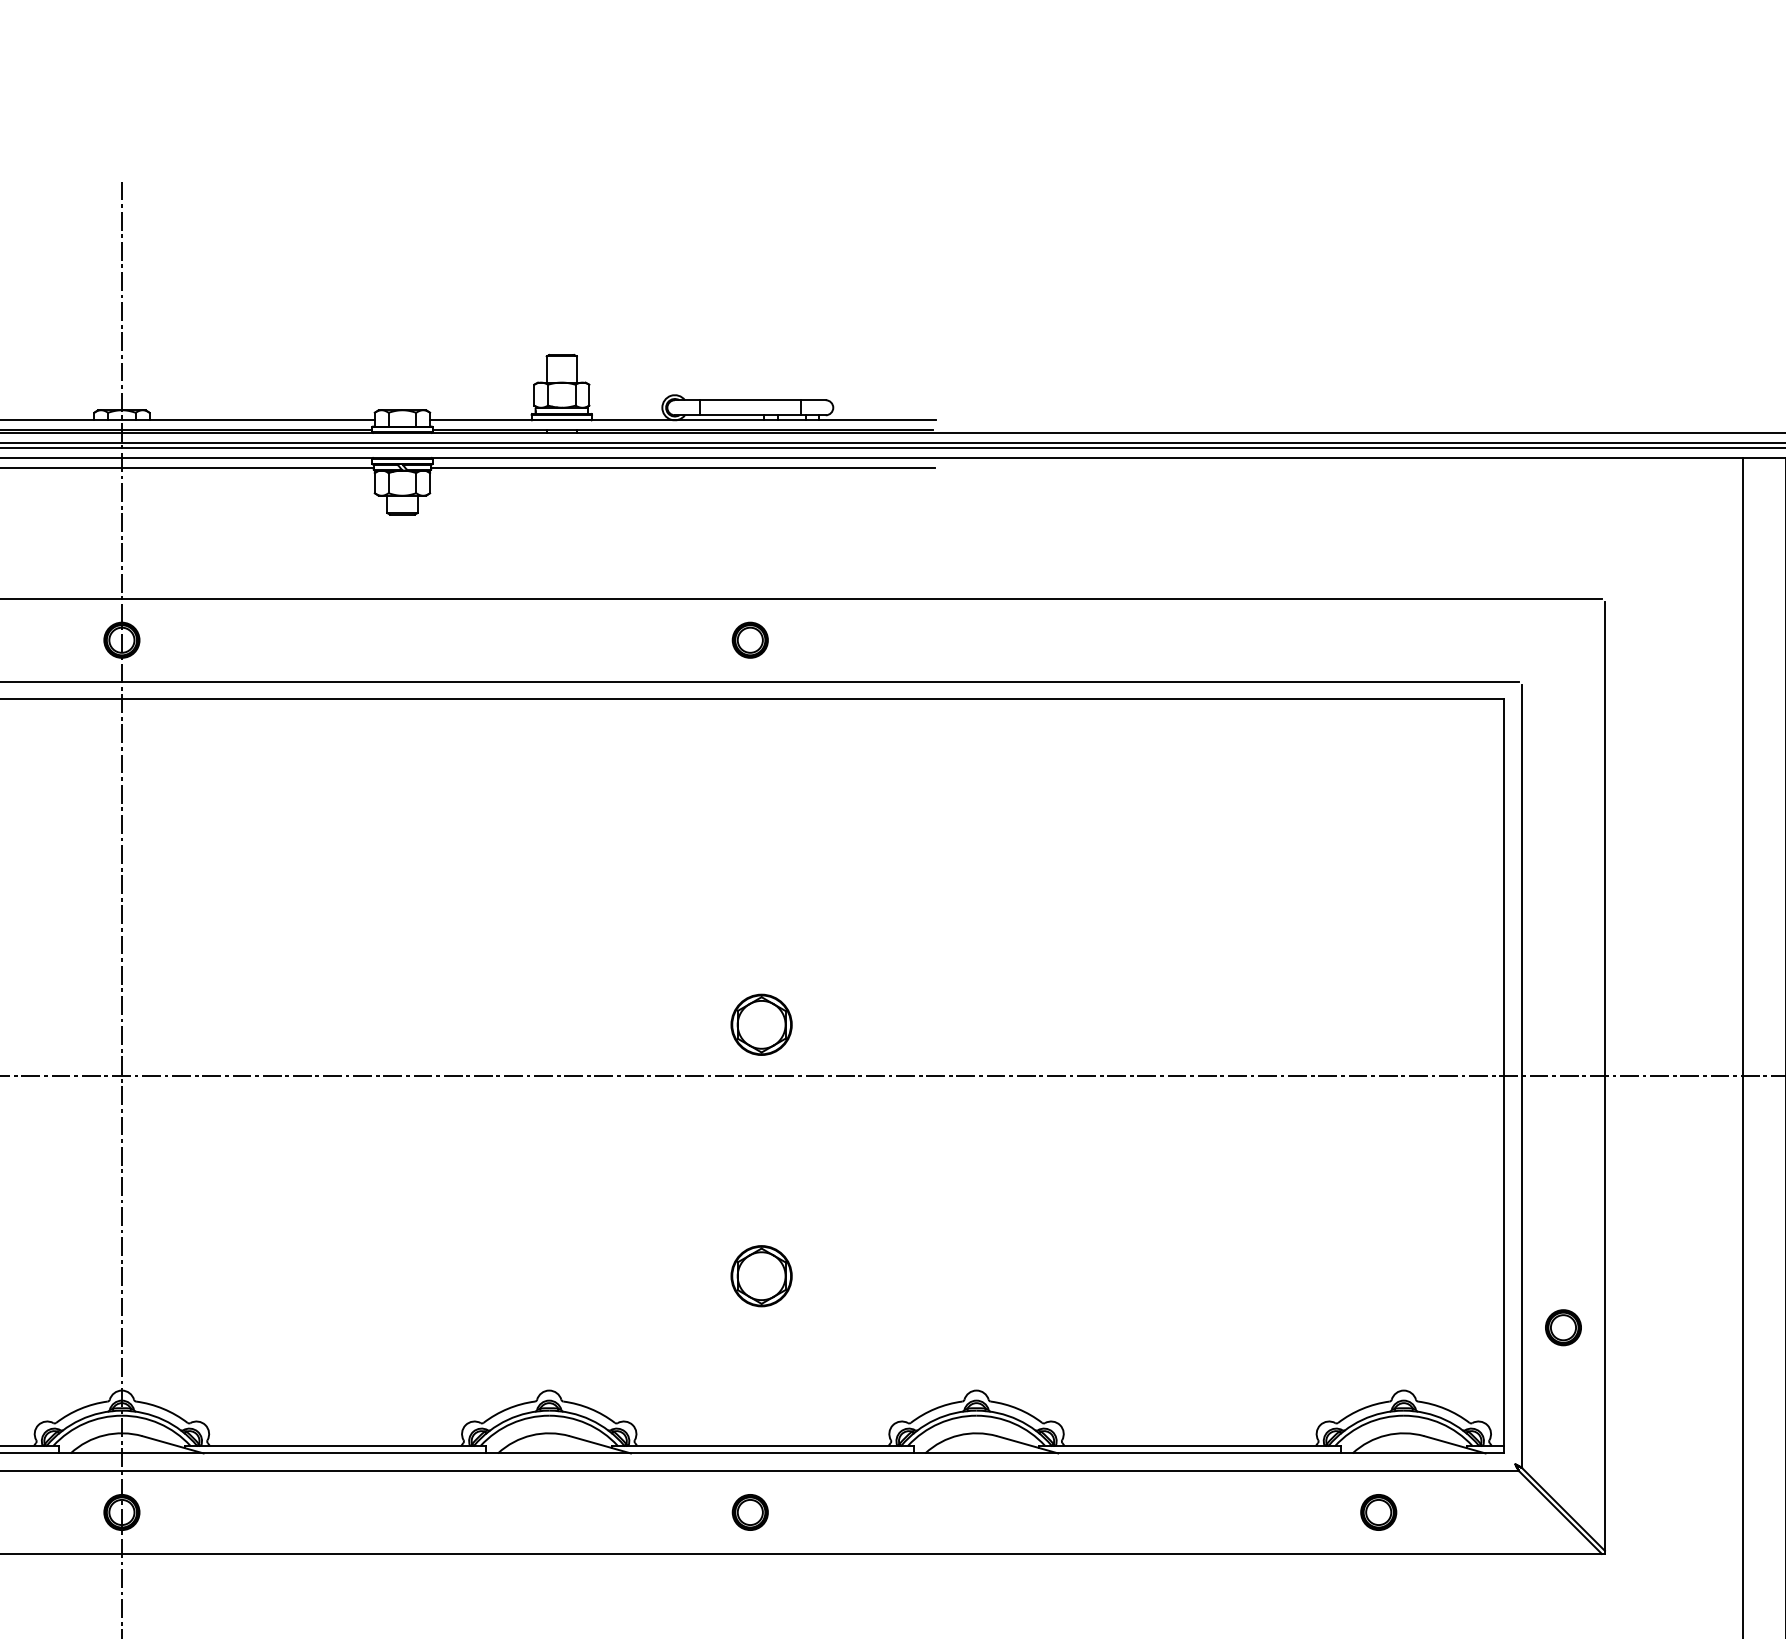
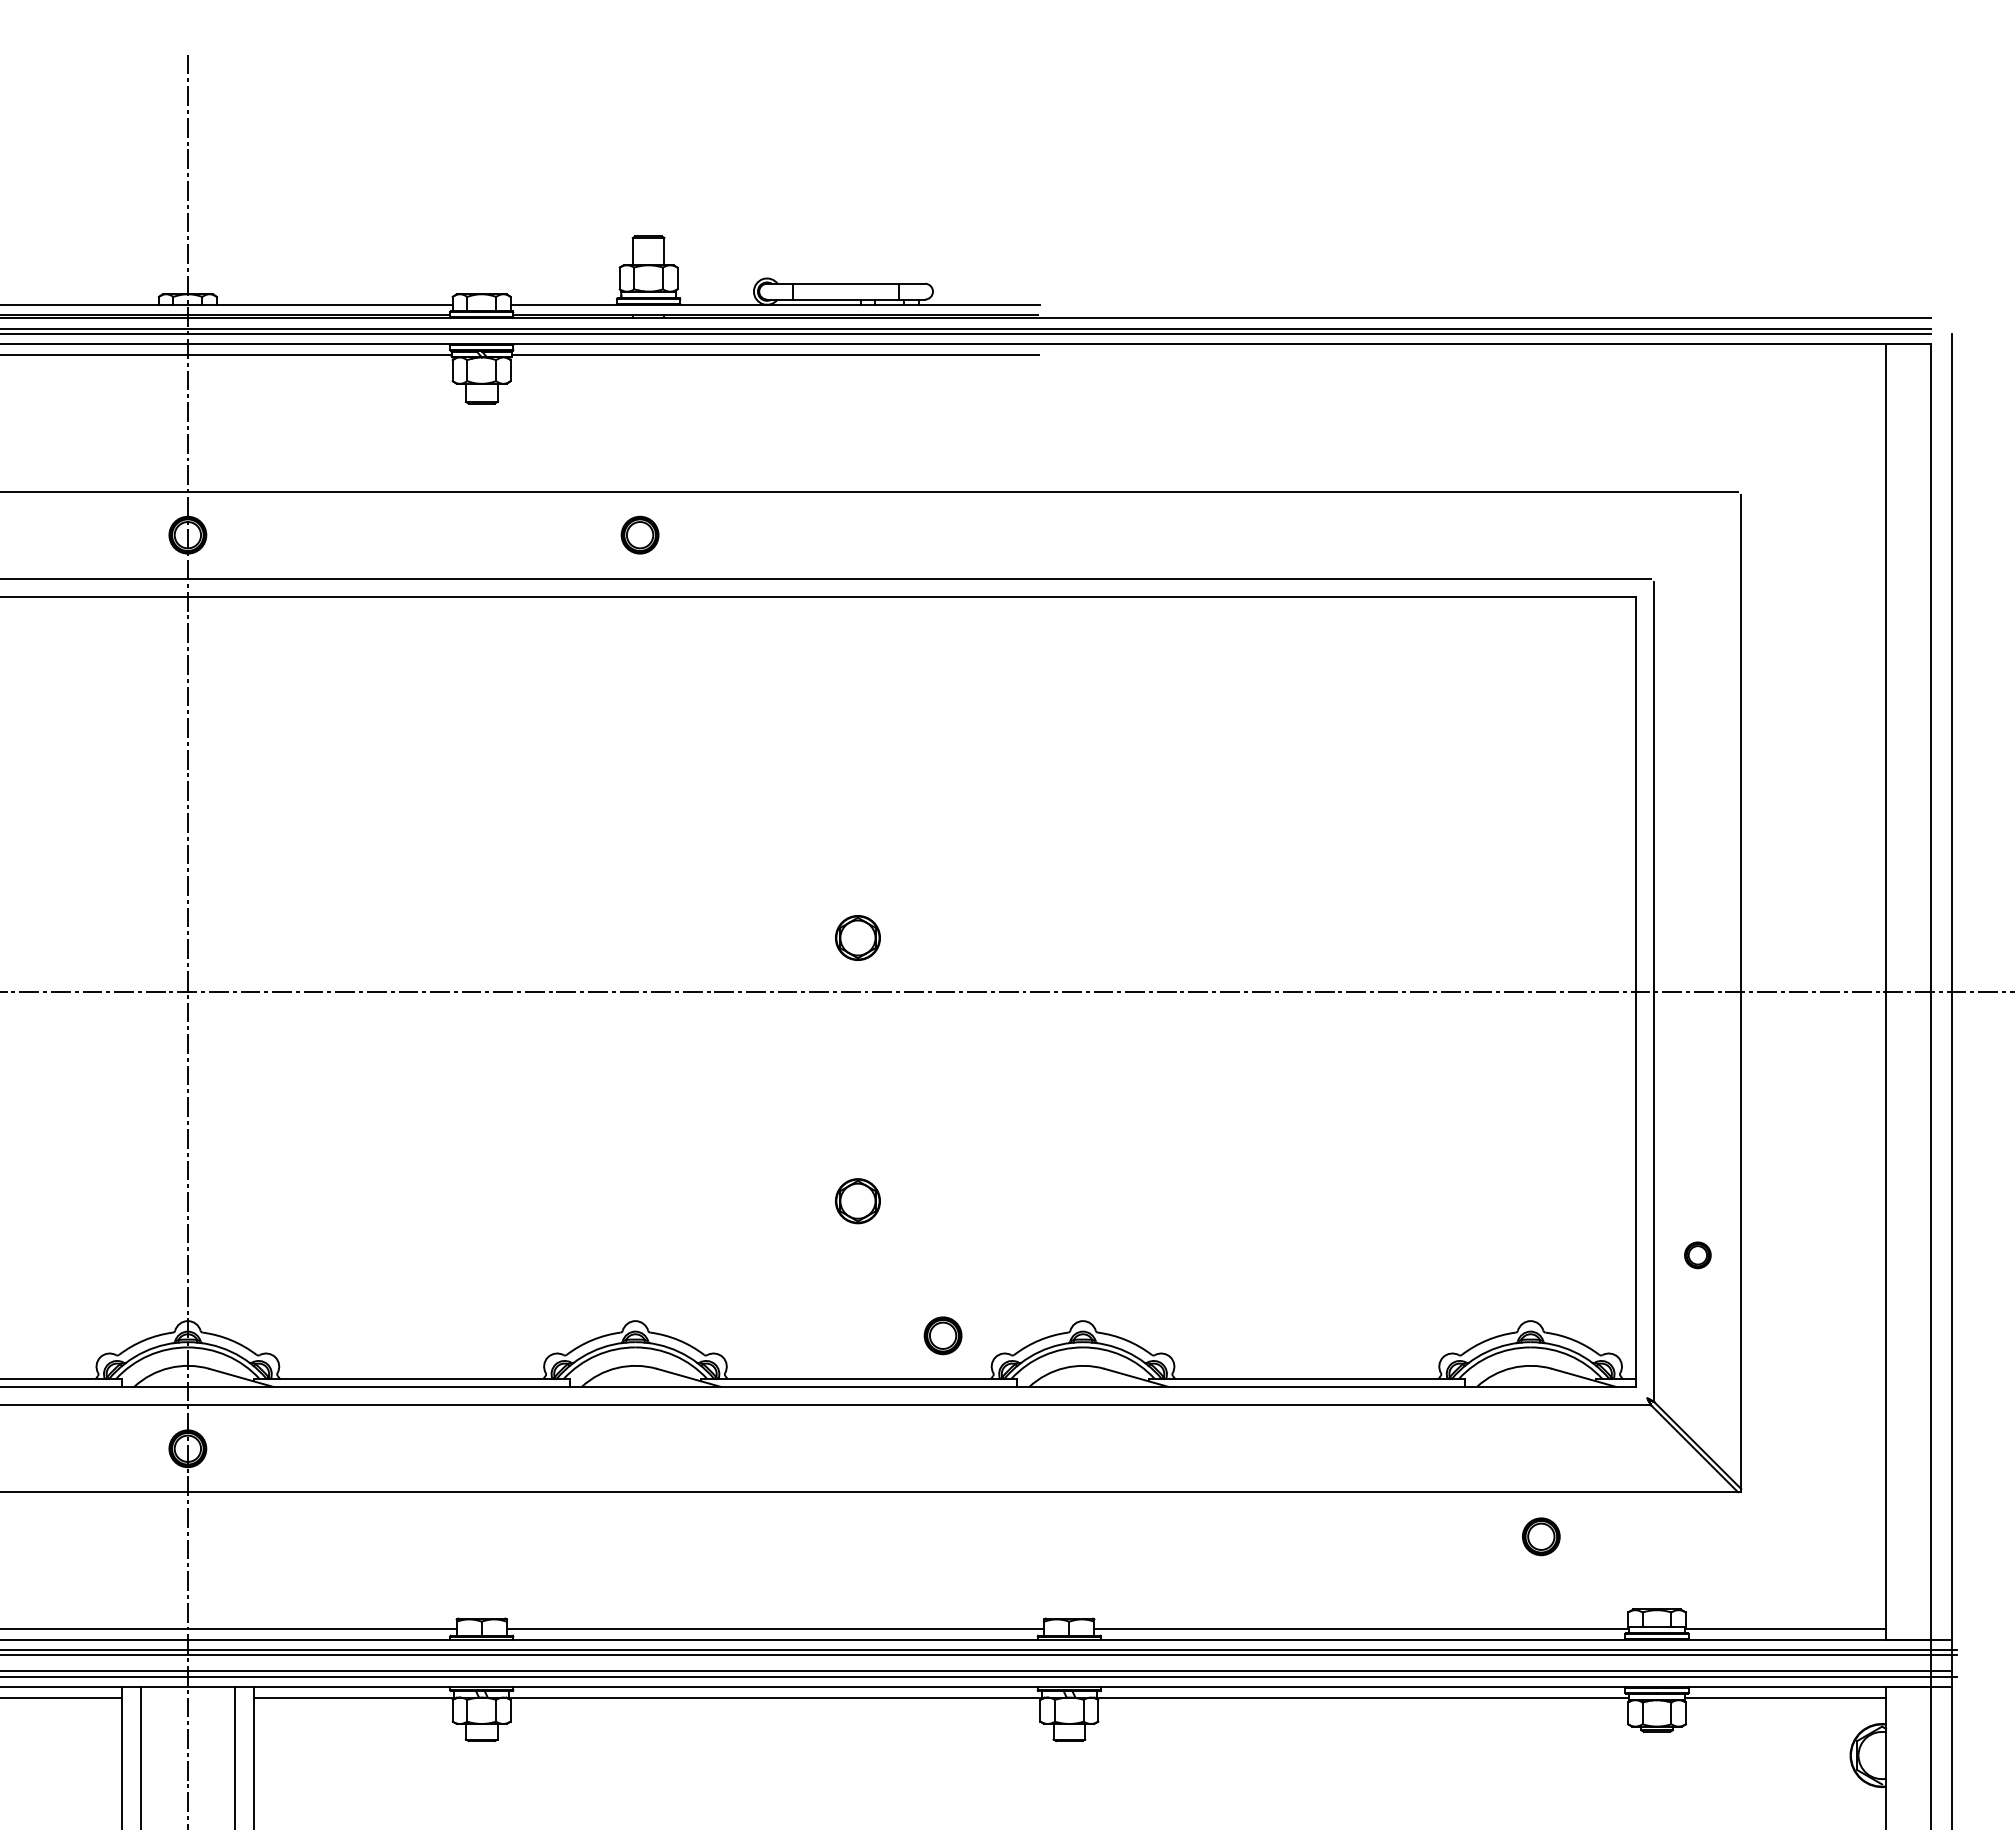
part: (749, 639) -> (639, 534), moved
part: (761, 1024) -> (857, 937), size x0.7
part: (761, 1275) -> (857, 1200), size x0.7
part: (1563, 1327) -> (1697, 1255), size x0.7
part: (749, 1512) -> (942, 1335), moved
part: (1378, 1512) -> (1541, 1536), moved

